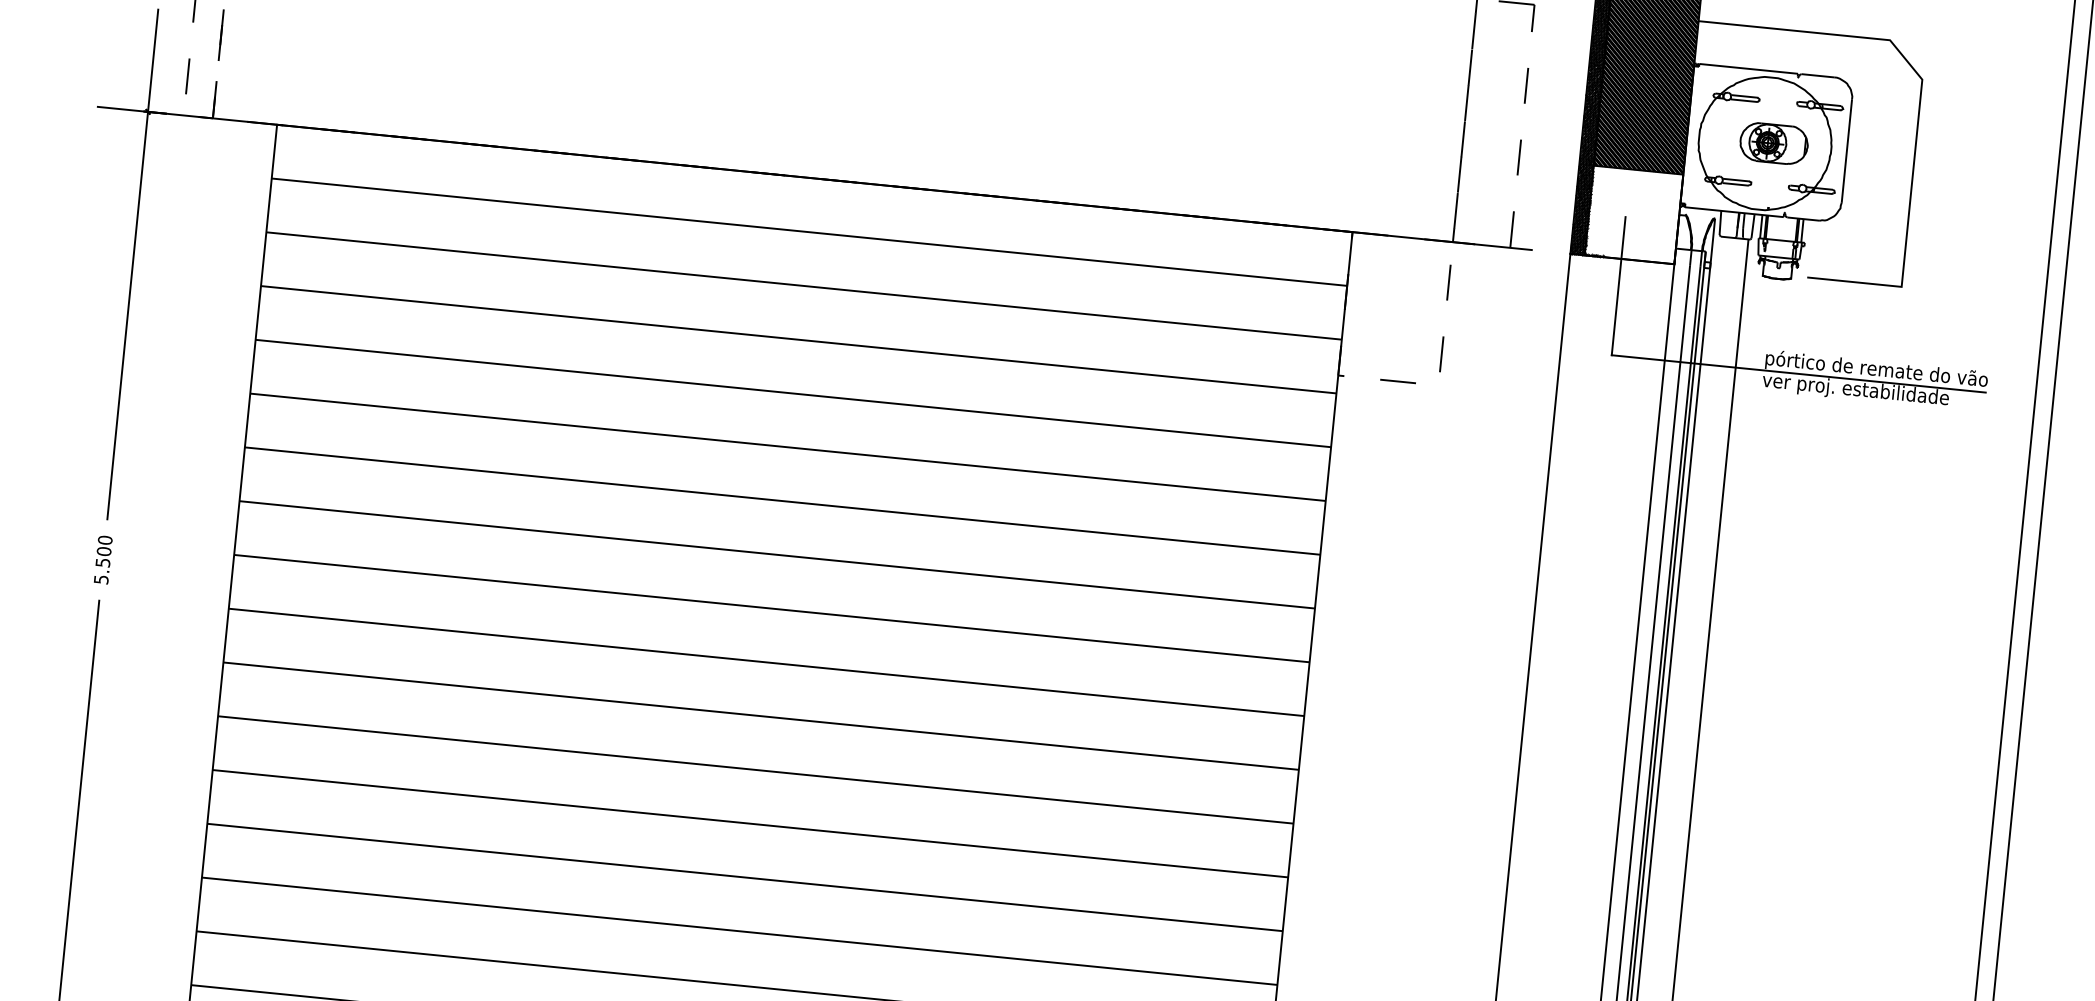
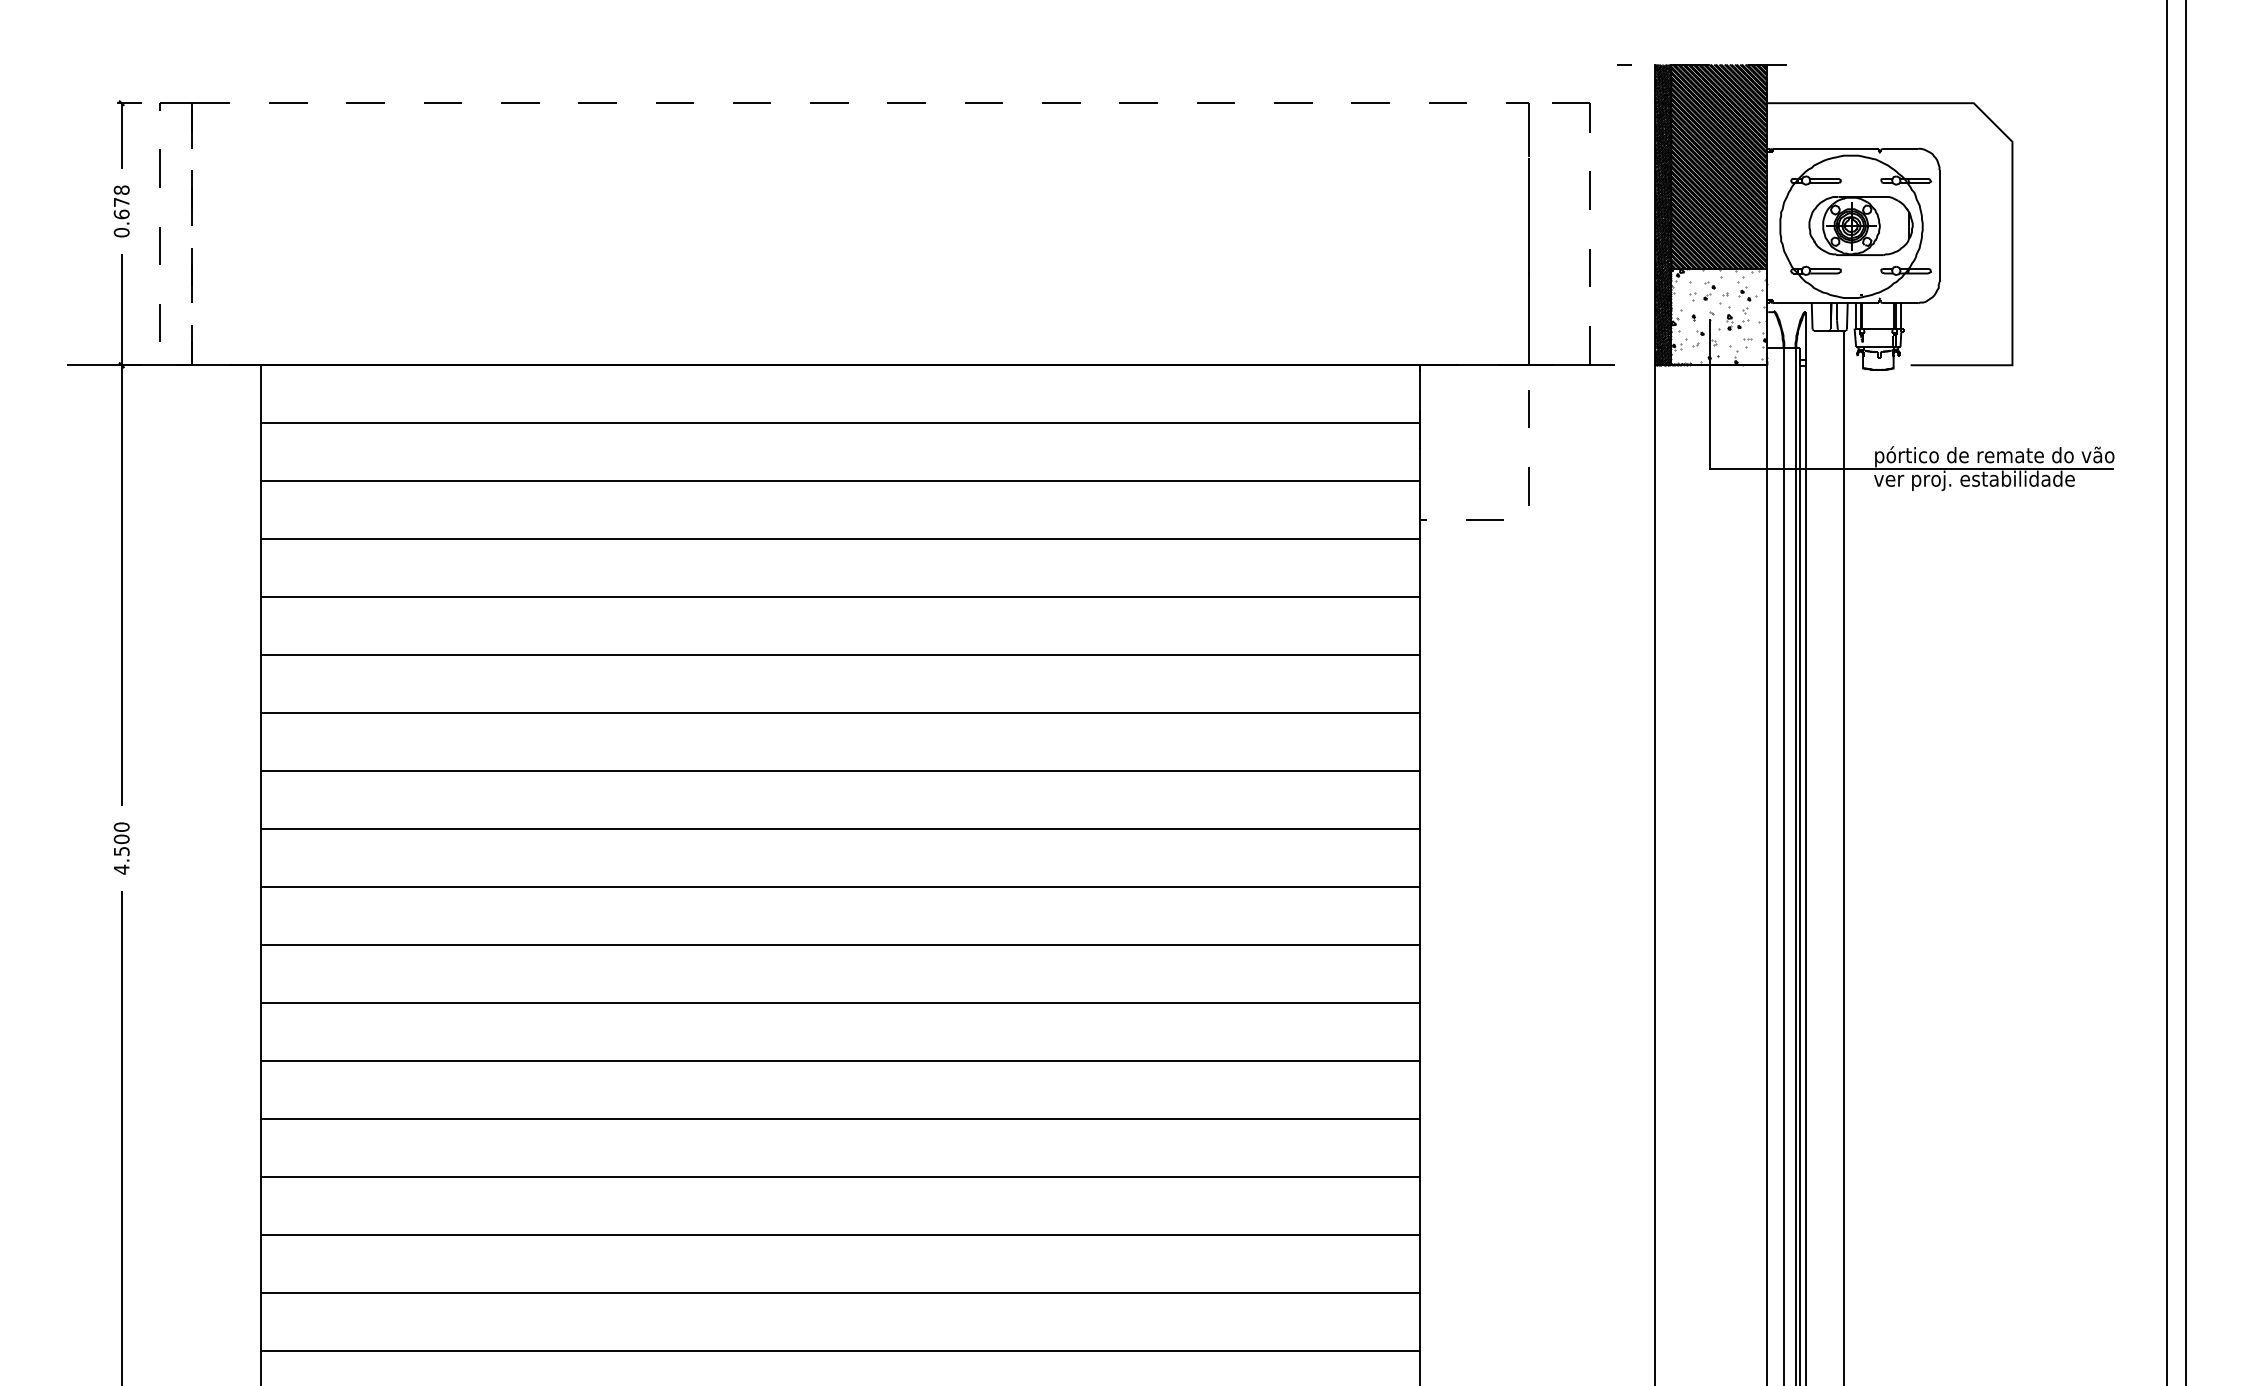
part: (1773, 143) -> (1860, 225), size x1.43
hatch: (1633, 214) -> (1718, 316), added
text: (101, 579) -> (121, 869), 5.500 -> 4.500

